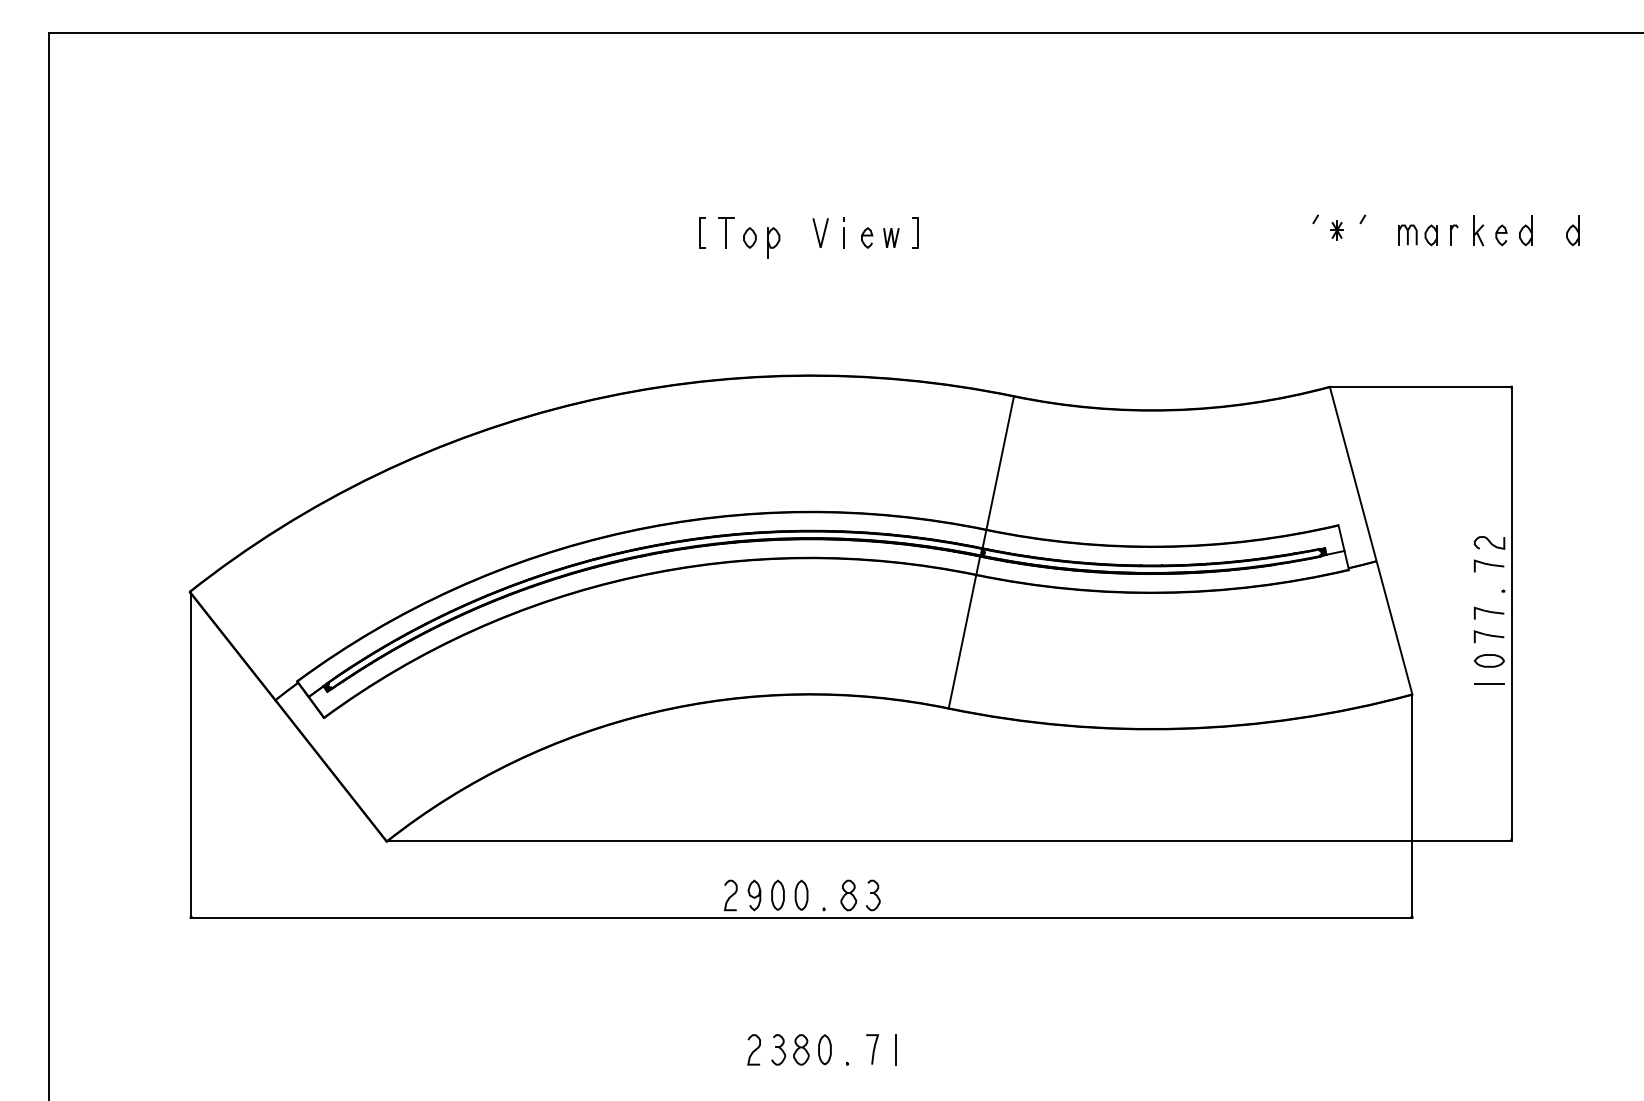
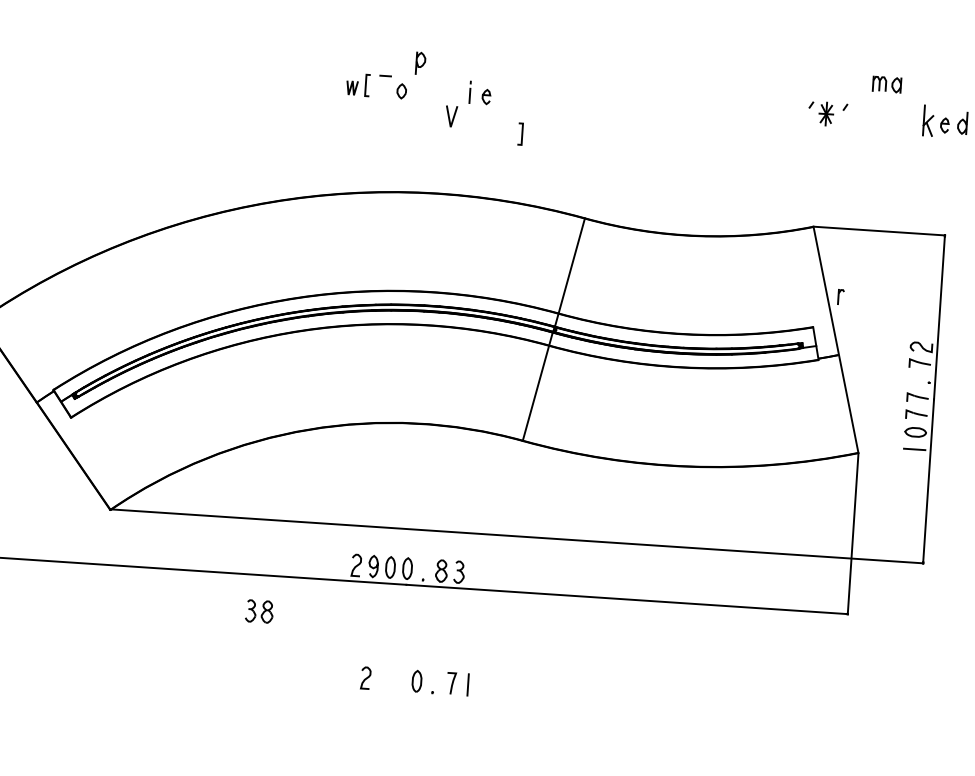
part: (1336, 230) -> (825, 114), size x1.6
part: (1478, 230) -> (928, 120), size x1.4
line: (726, 232) -> (385, 86), removed
line: (917, 232) -> (521, 133), moved
line: (818, 234) -> (449, 117), moved
part: (1454, 234) -> (841, 296), moved
part: (1417, 235) -> (886, 84), moved
line: (891, 237) -> (352, 87), moved
part: (773, 242) -> (420, 63), moved
part: (790, 1049) -> (259, 611), moved

